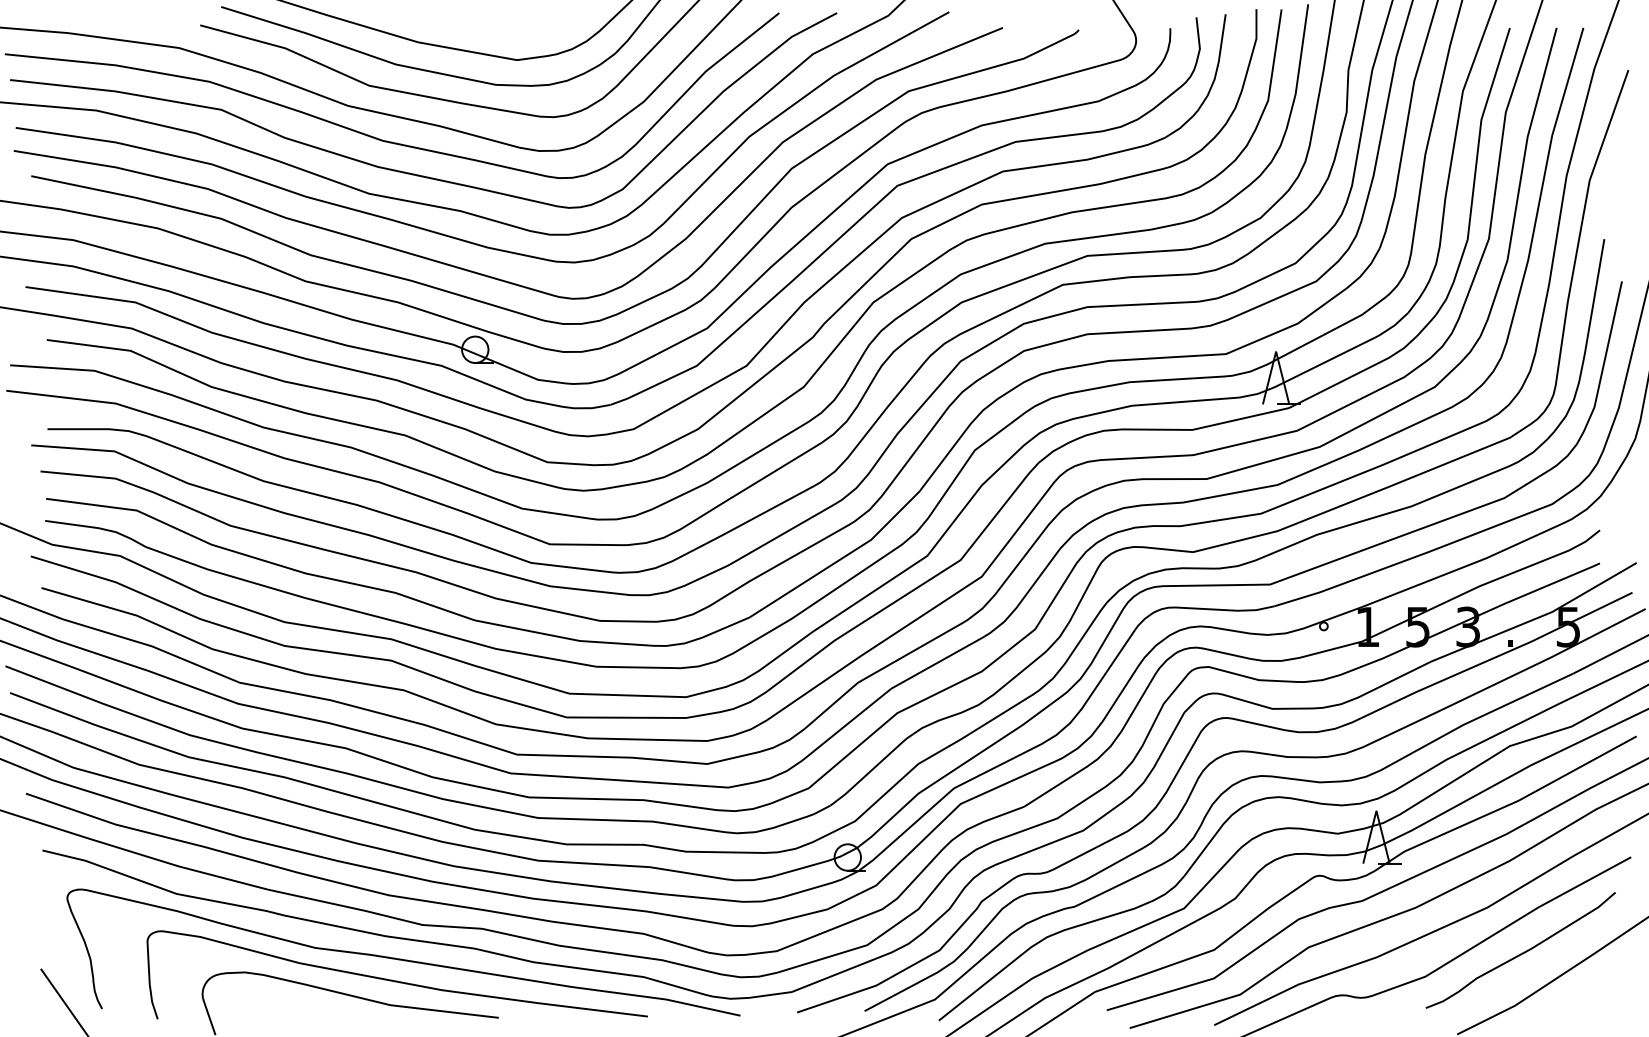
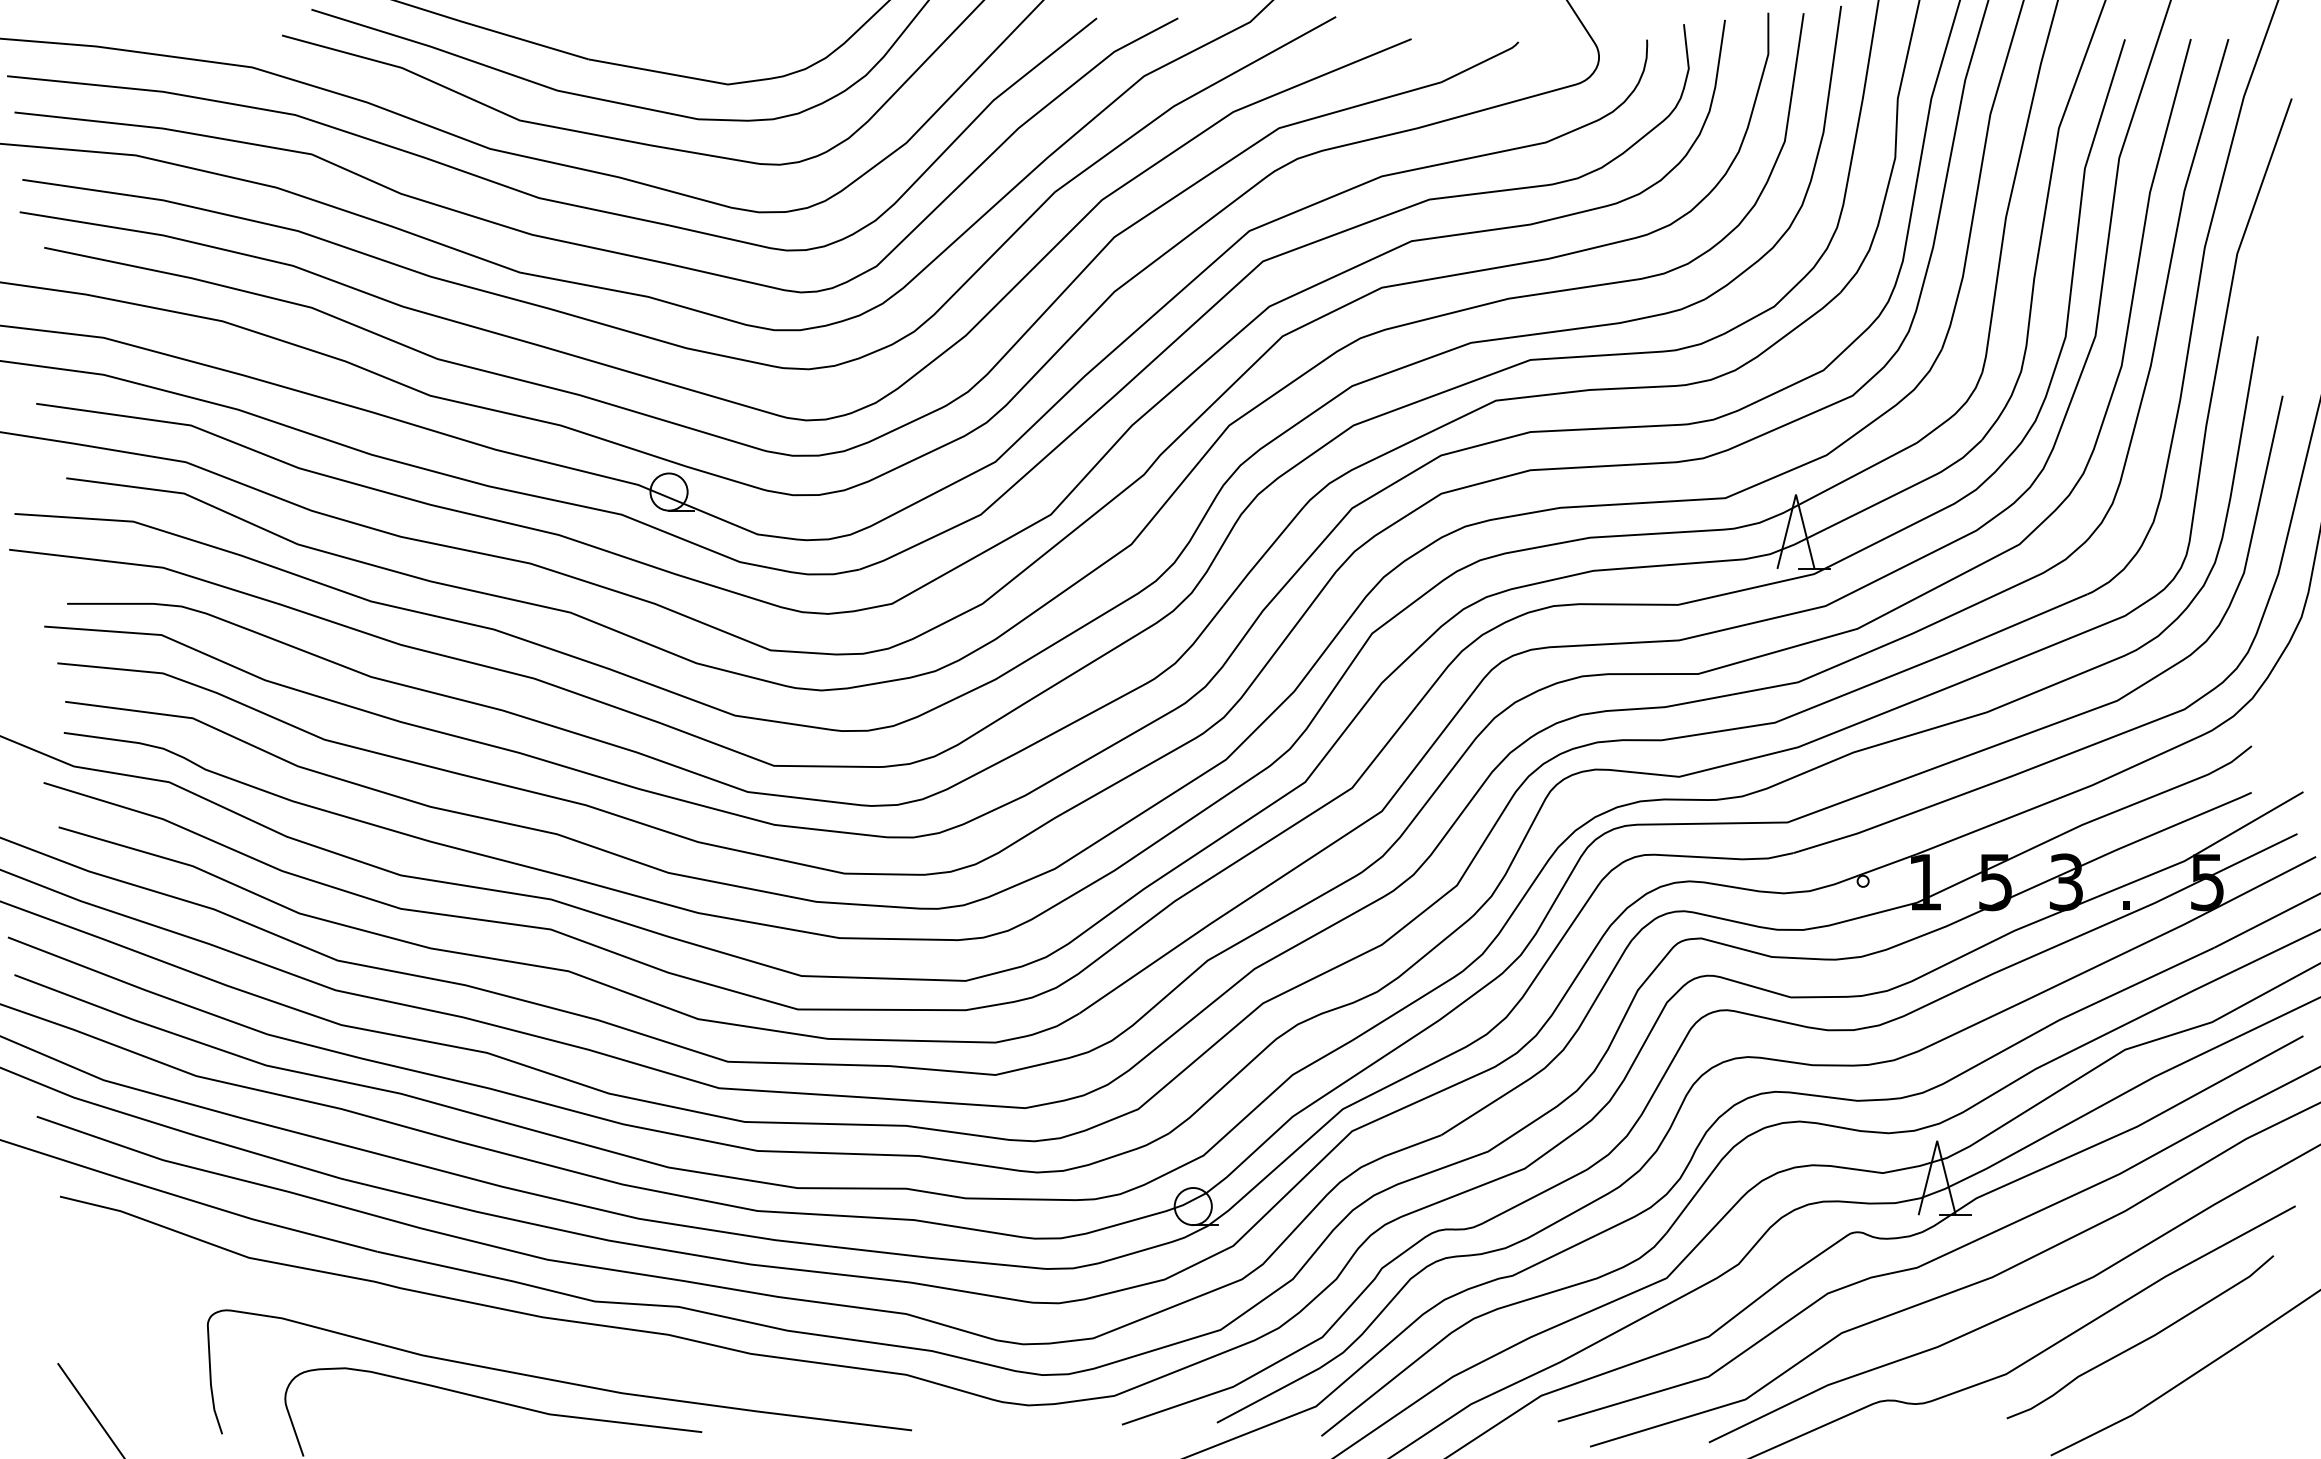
part: (401, 958) -> (565, 1348), removed

